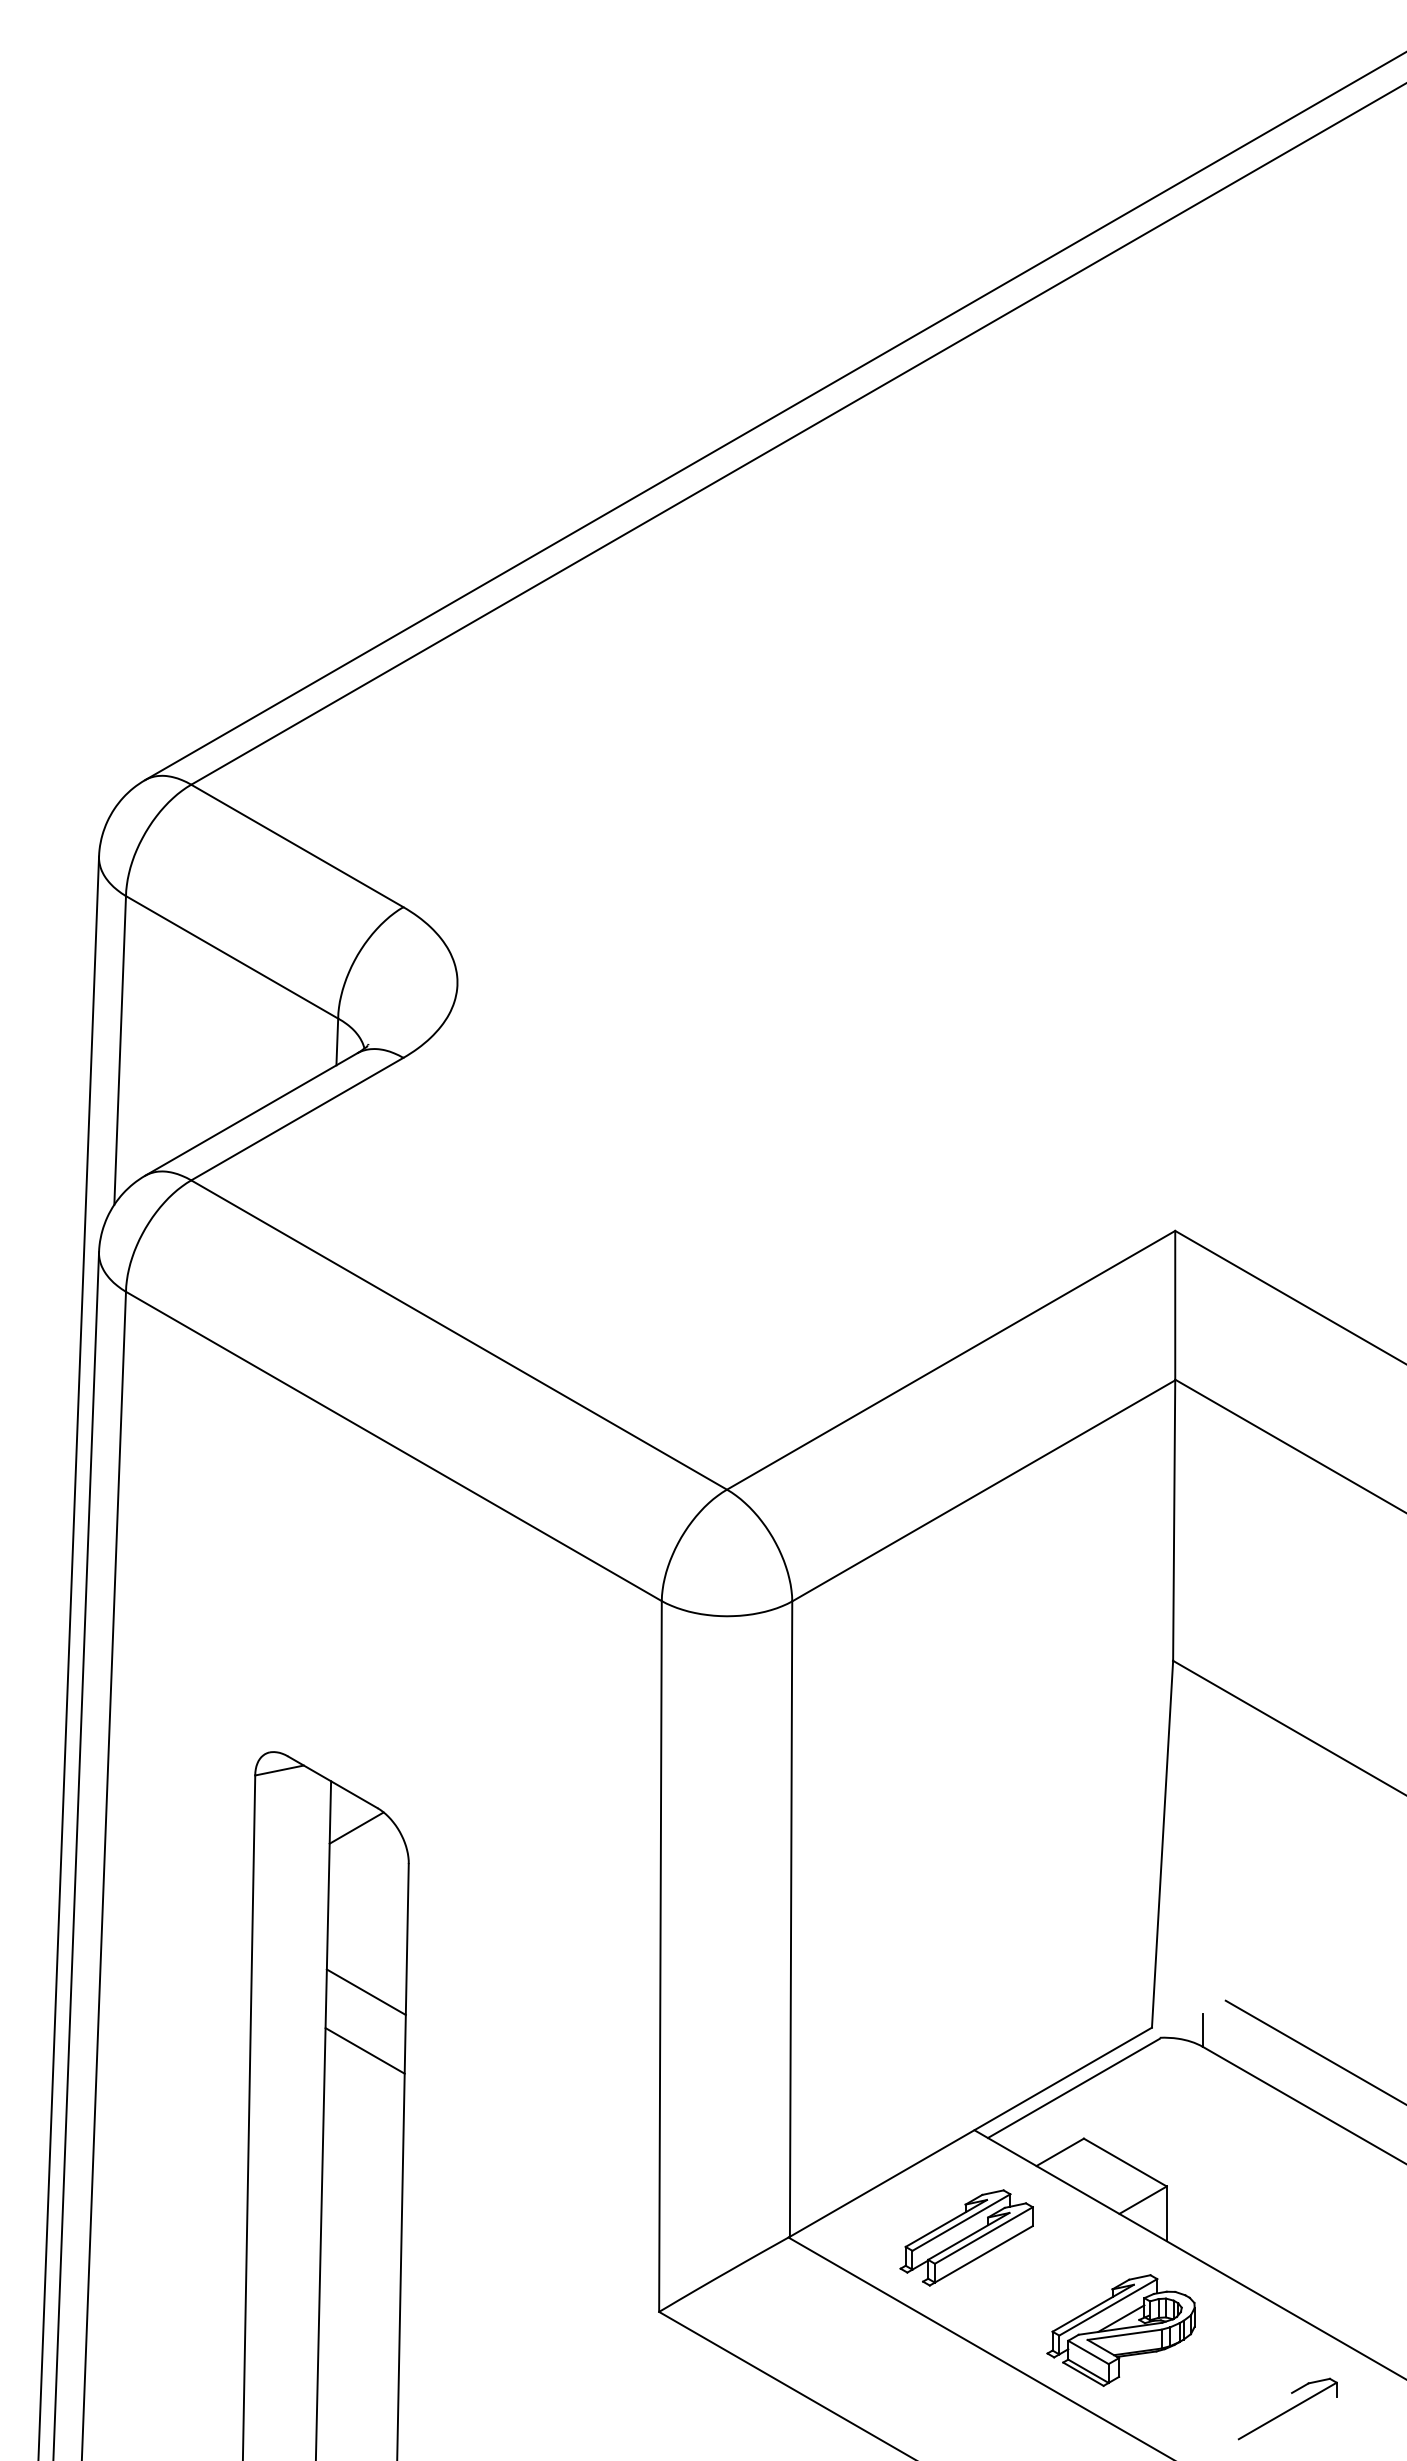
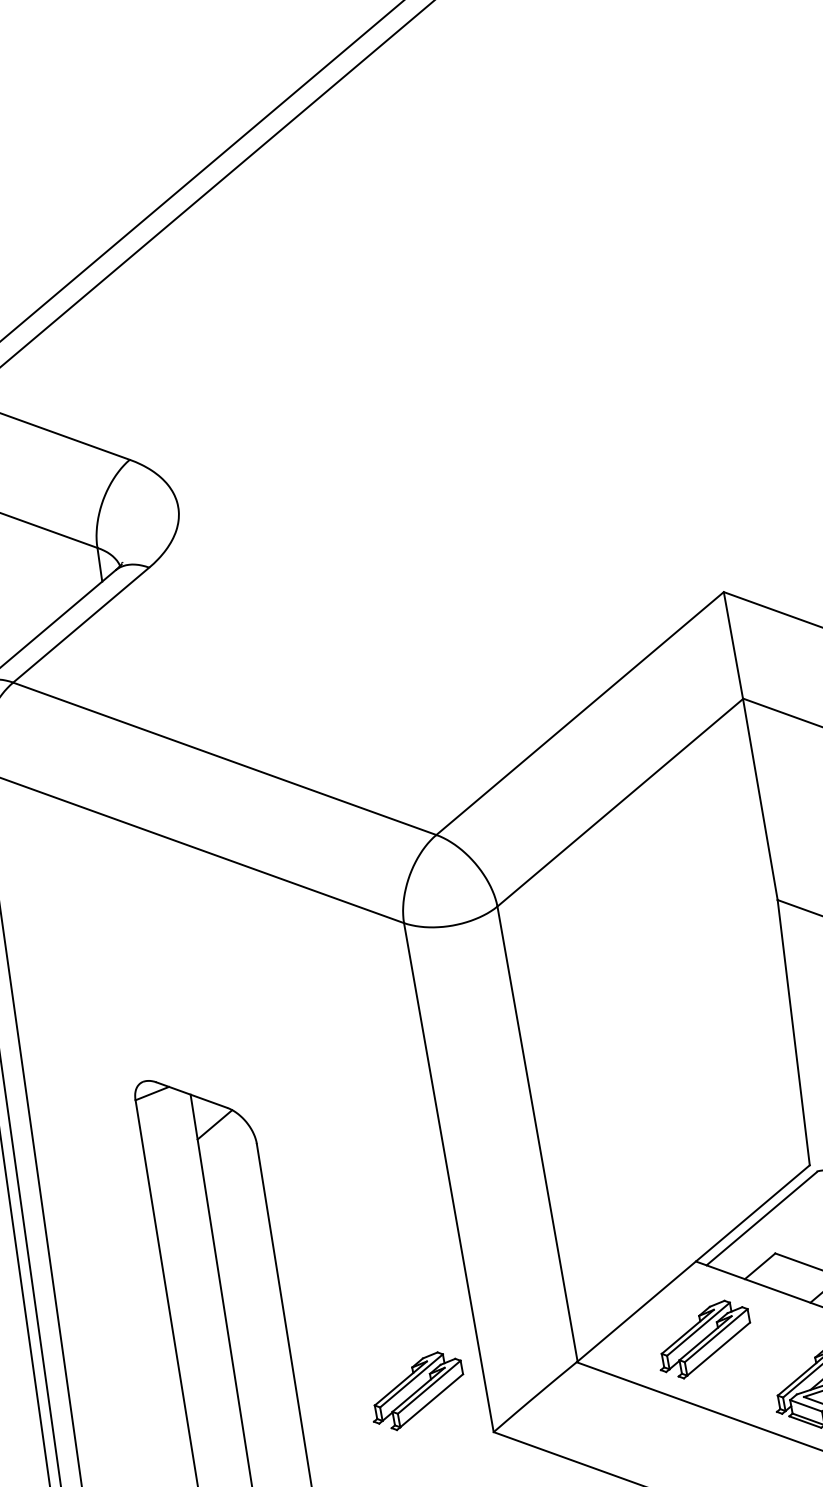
line: (365, 1991) -> (242, 1240), removed
line: (364, 2050) -> (249, 1283), removed
part: (565, 2237) -> (417, 1390), added

